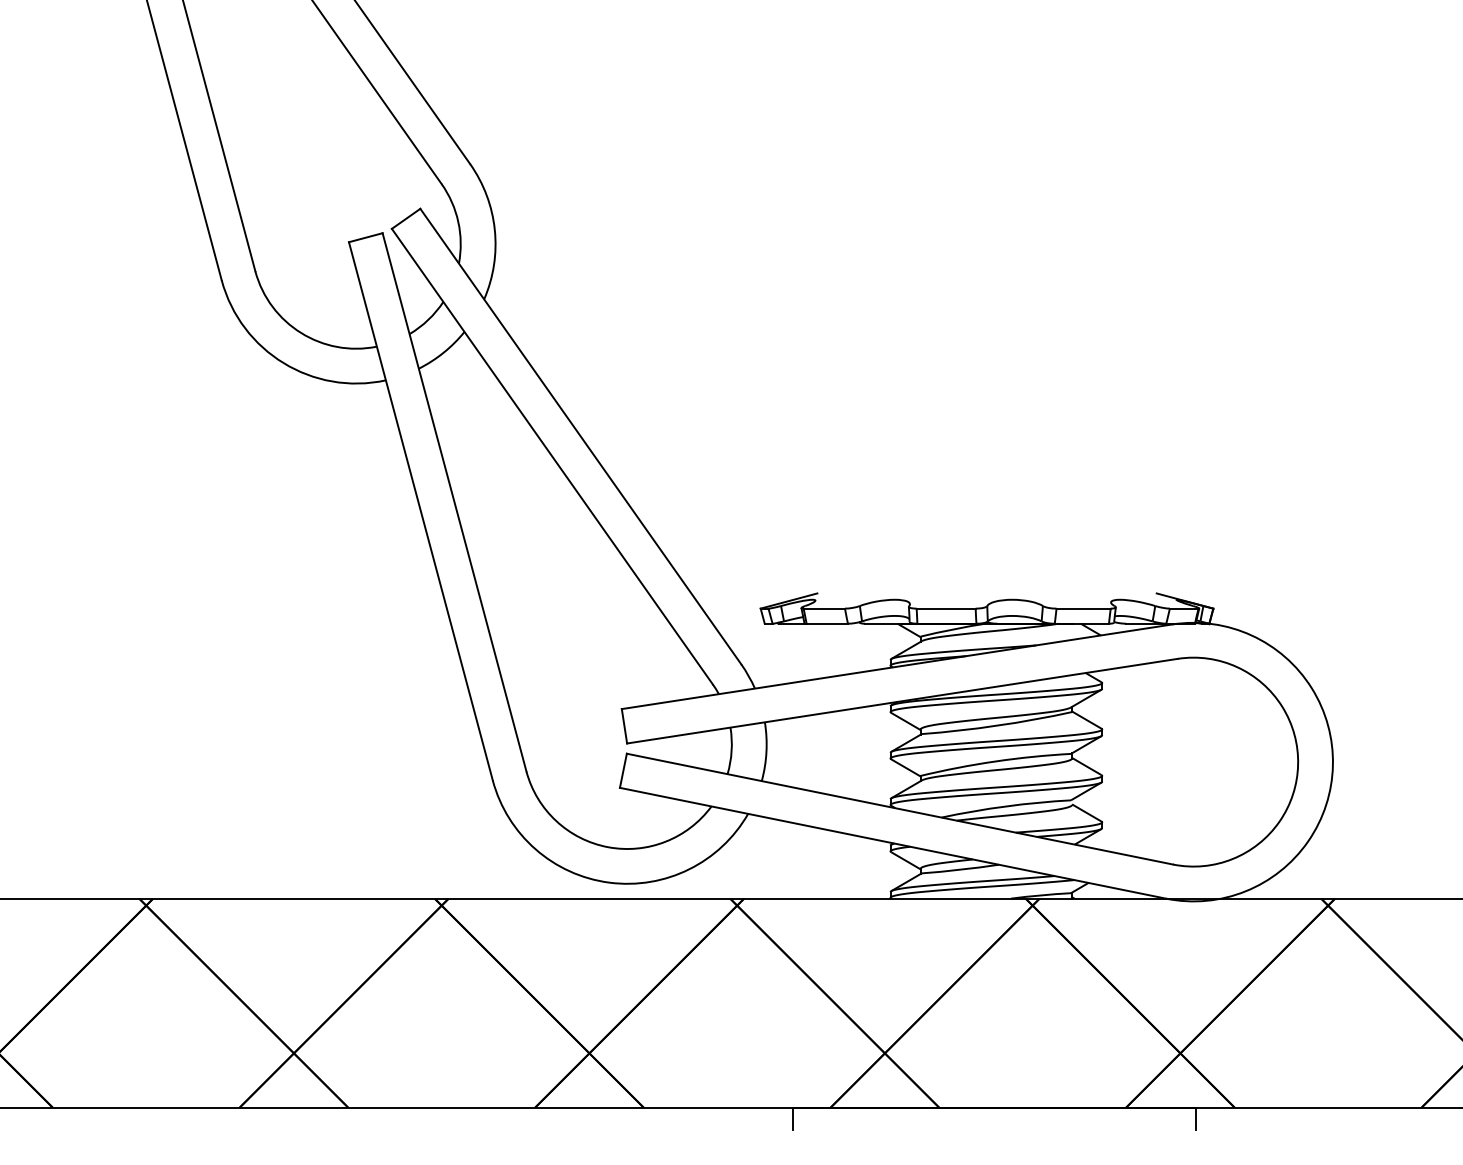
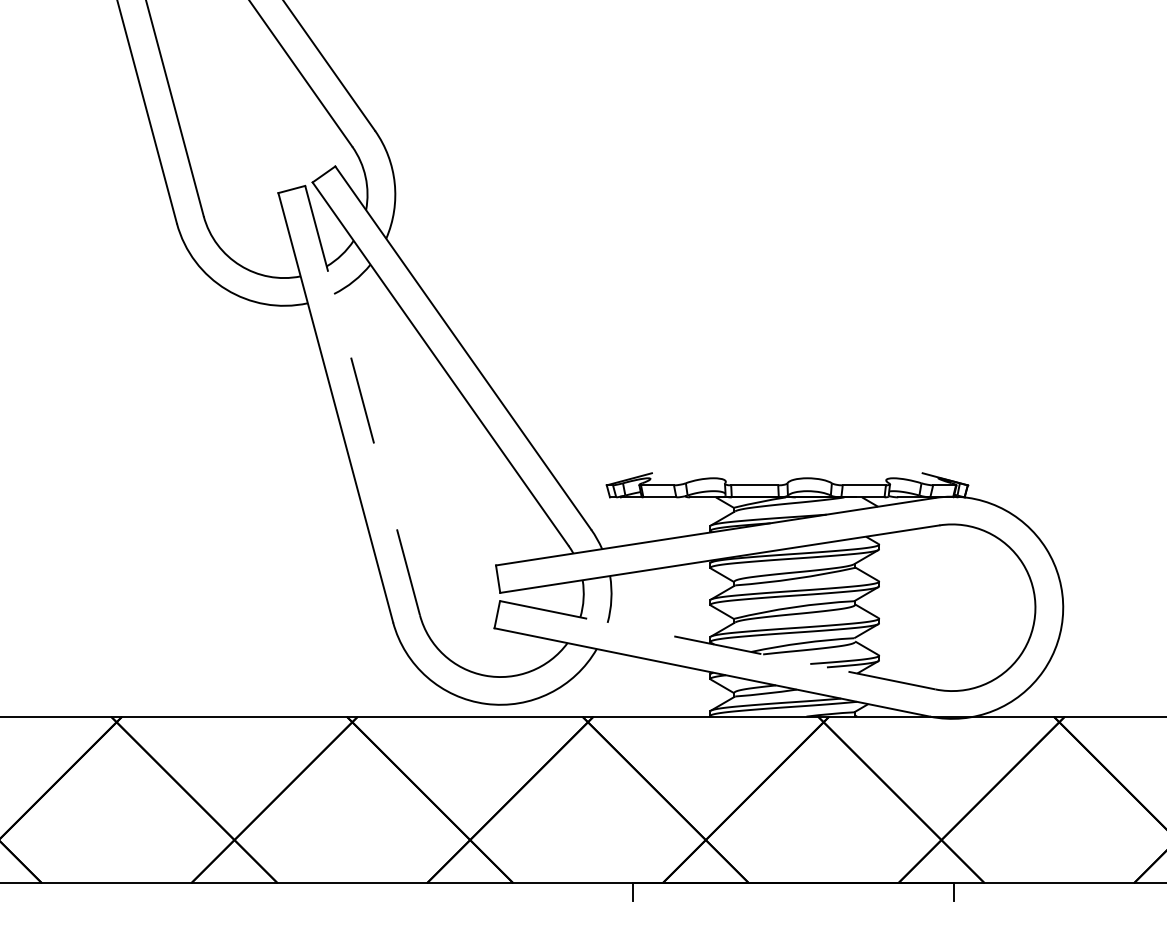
line: (454, 503) -> (362, 401), solid -> dashed
line: (900, 809) -> (718, 645), solid -> dashed

